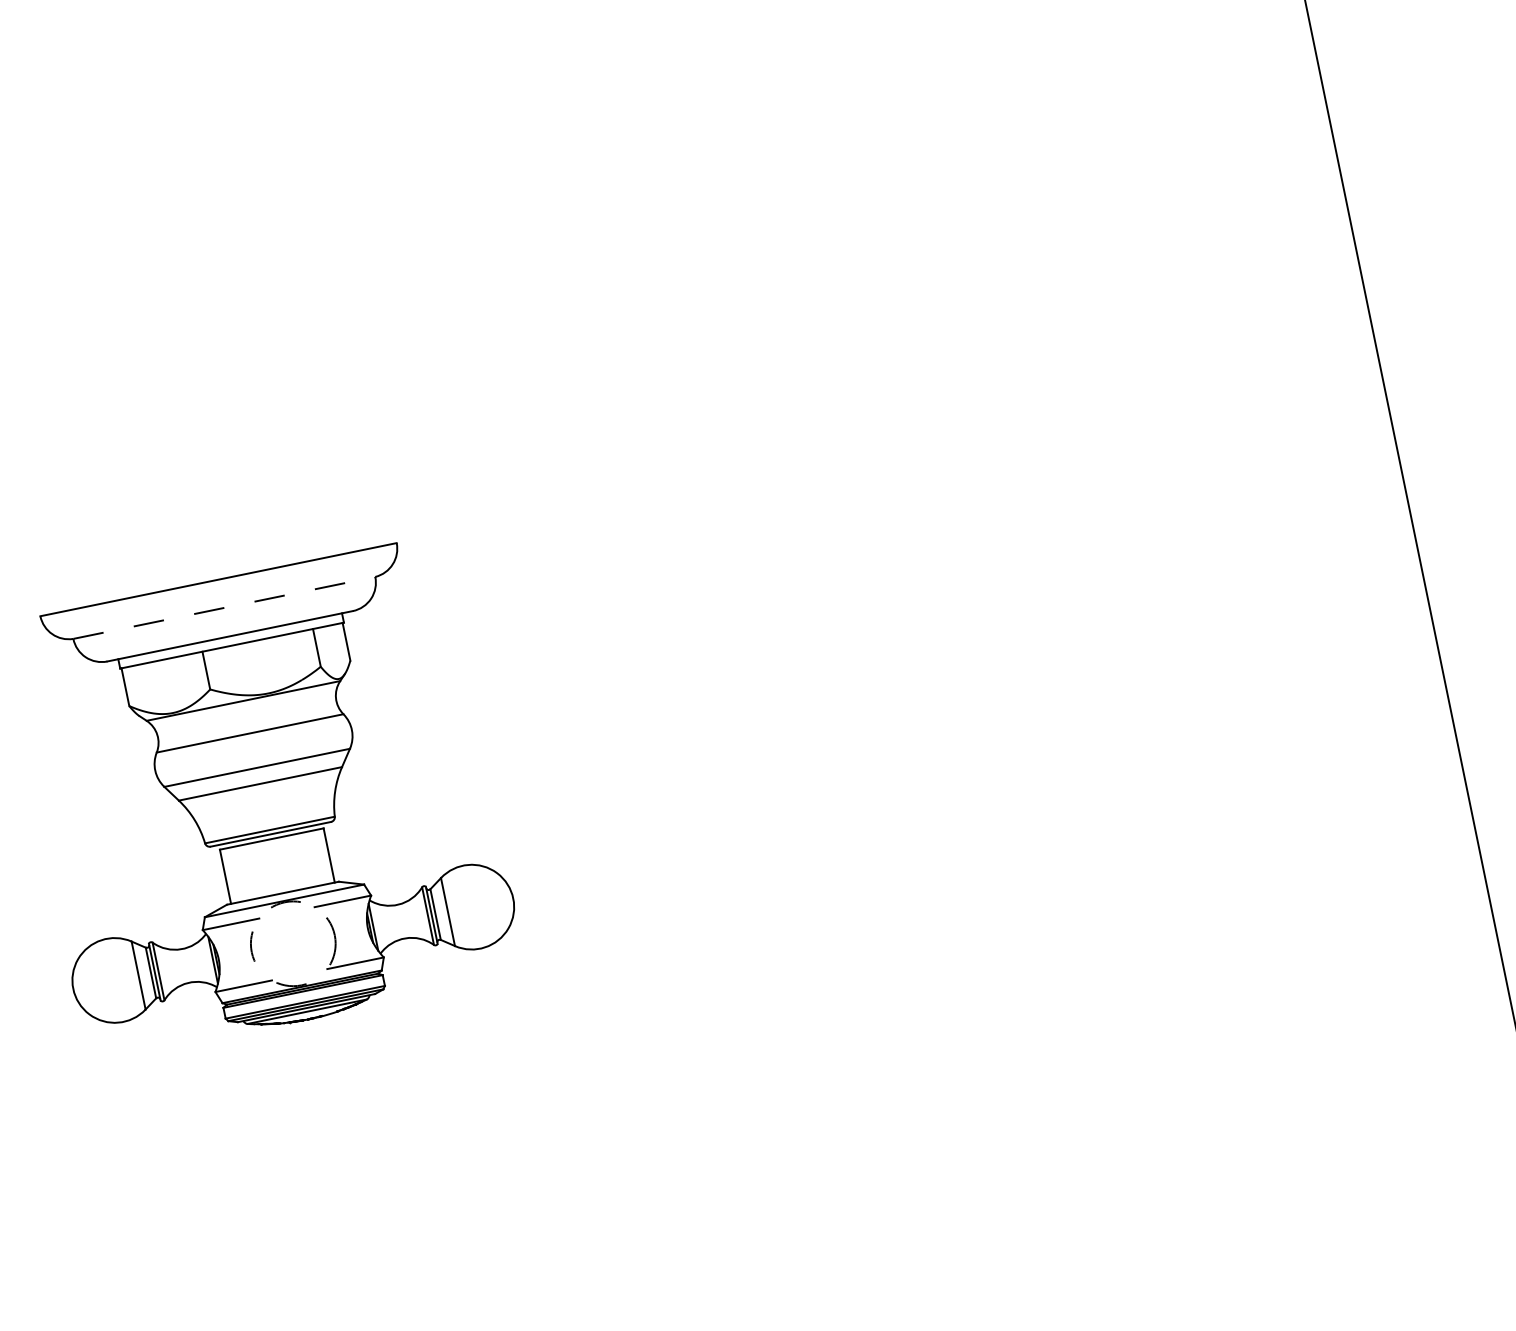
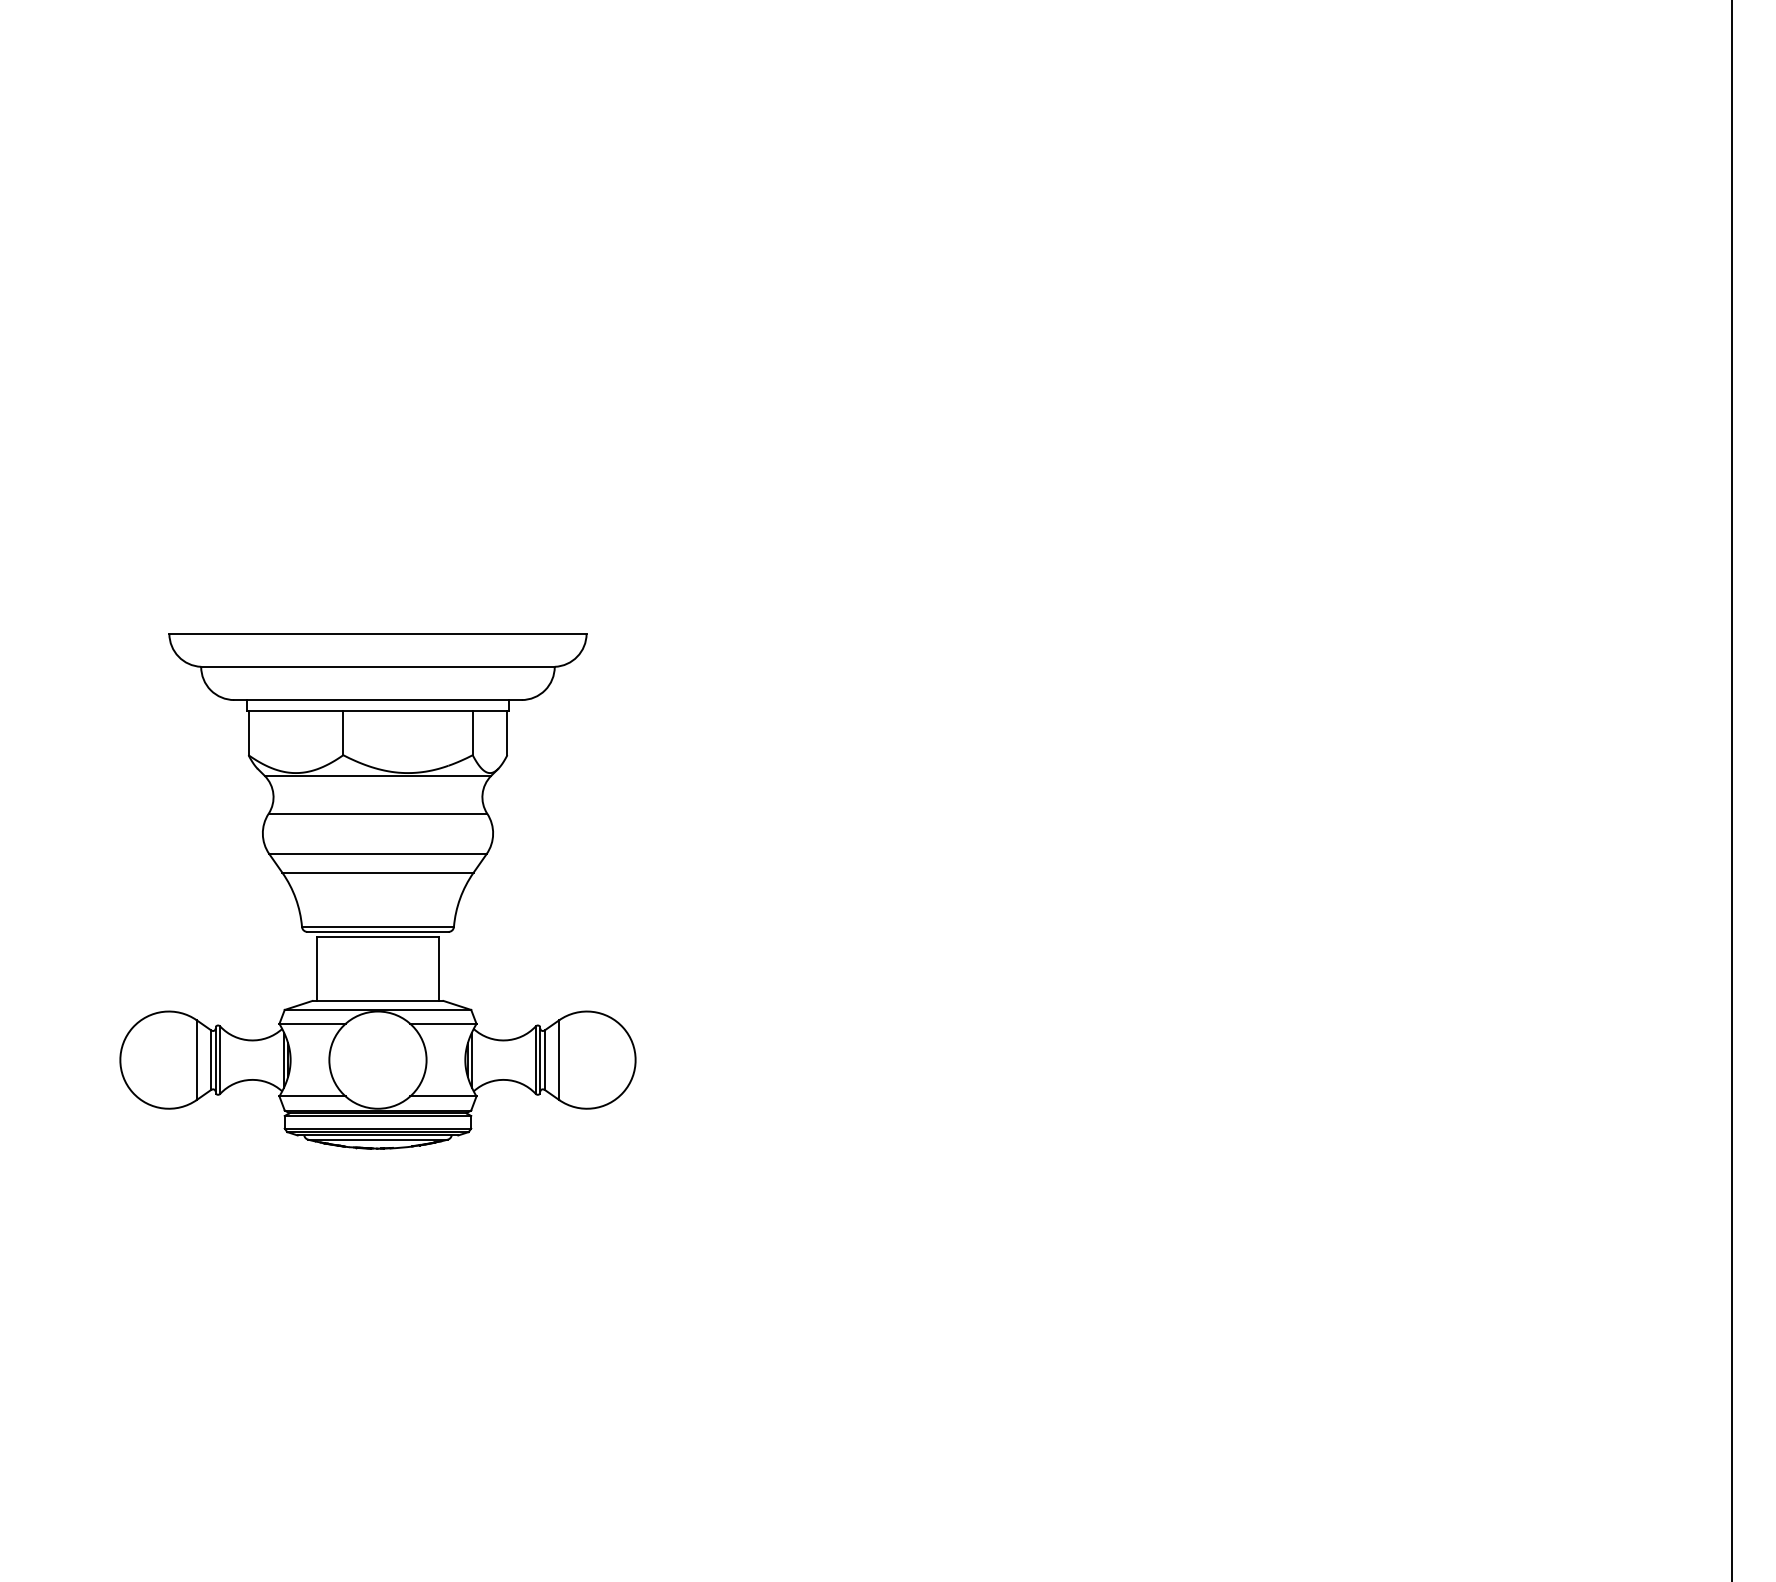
line: (223, 607) -> (377, 666), dashed -> solid
circle: (292, 943) -> (377, 1059), dashed -> solid

